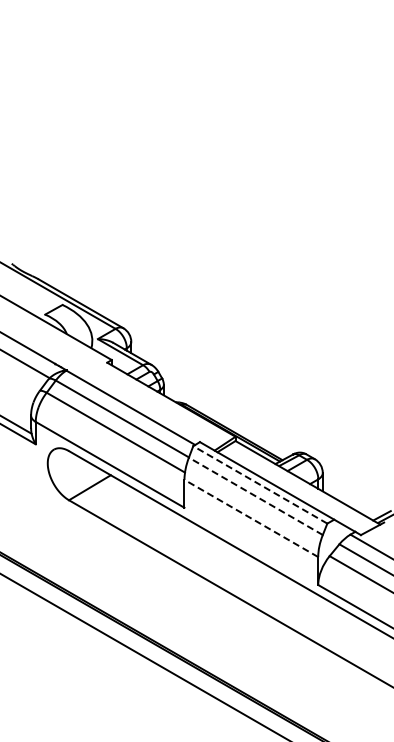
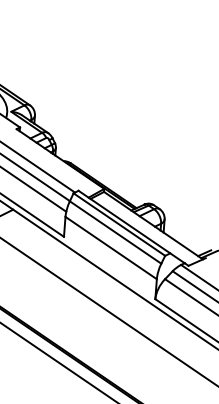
line: (259, 484) -> (118, 224), dashed -> solid
line: (255, 496) -> (115, 232), dashed -> solid
line: (250, 518) -> (110, 248), dashed -> solid

